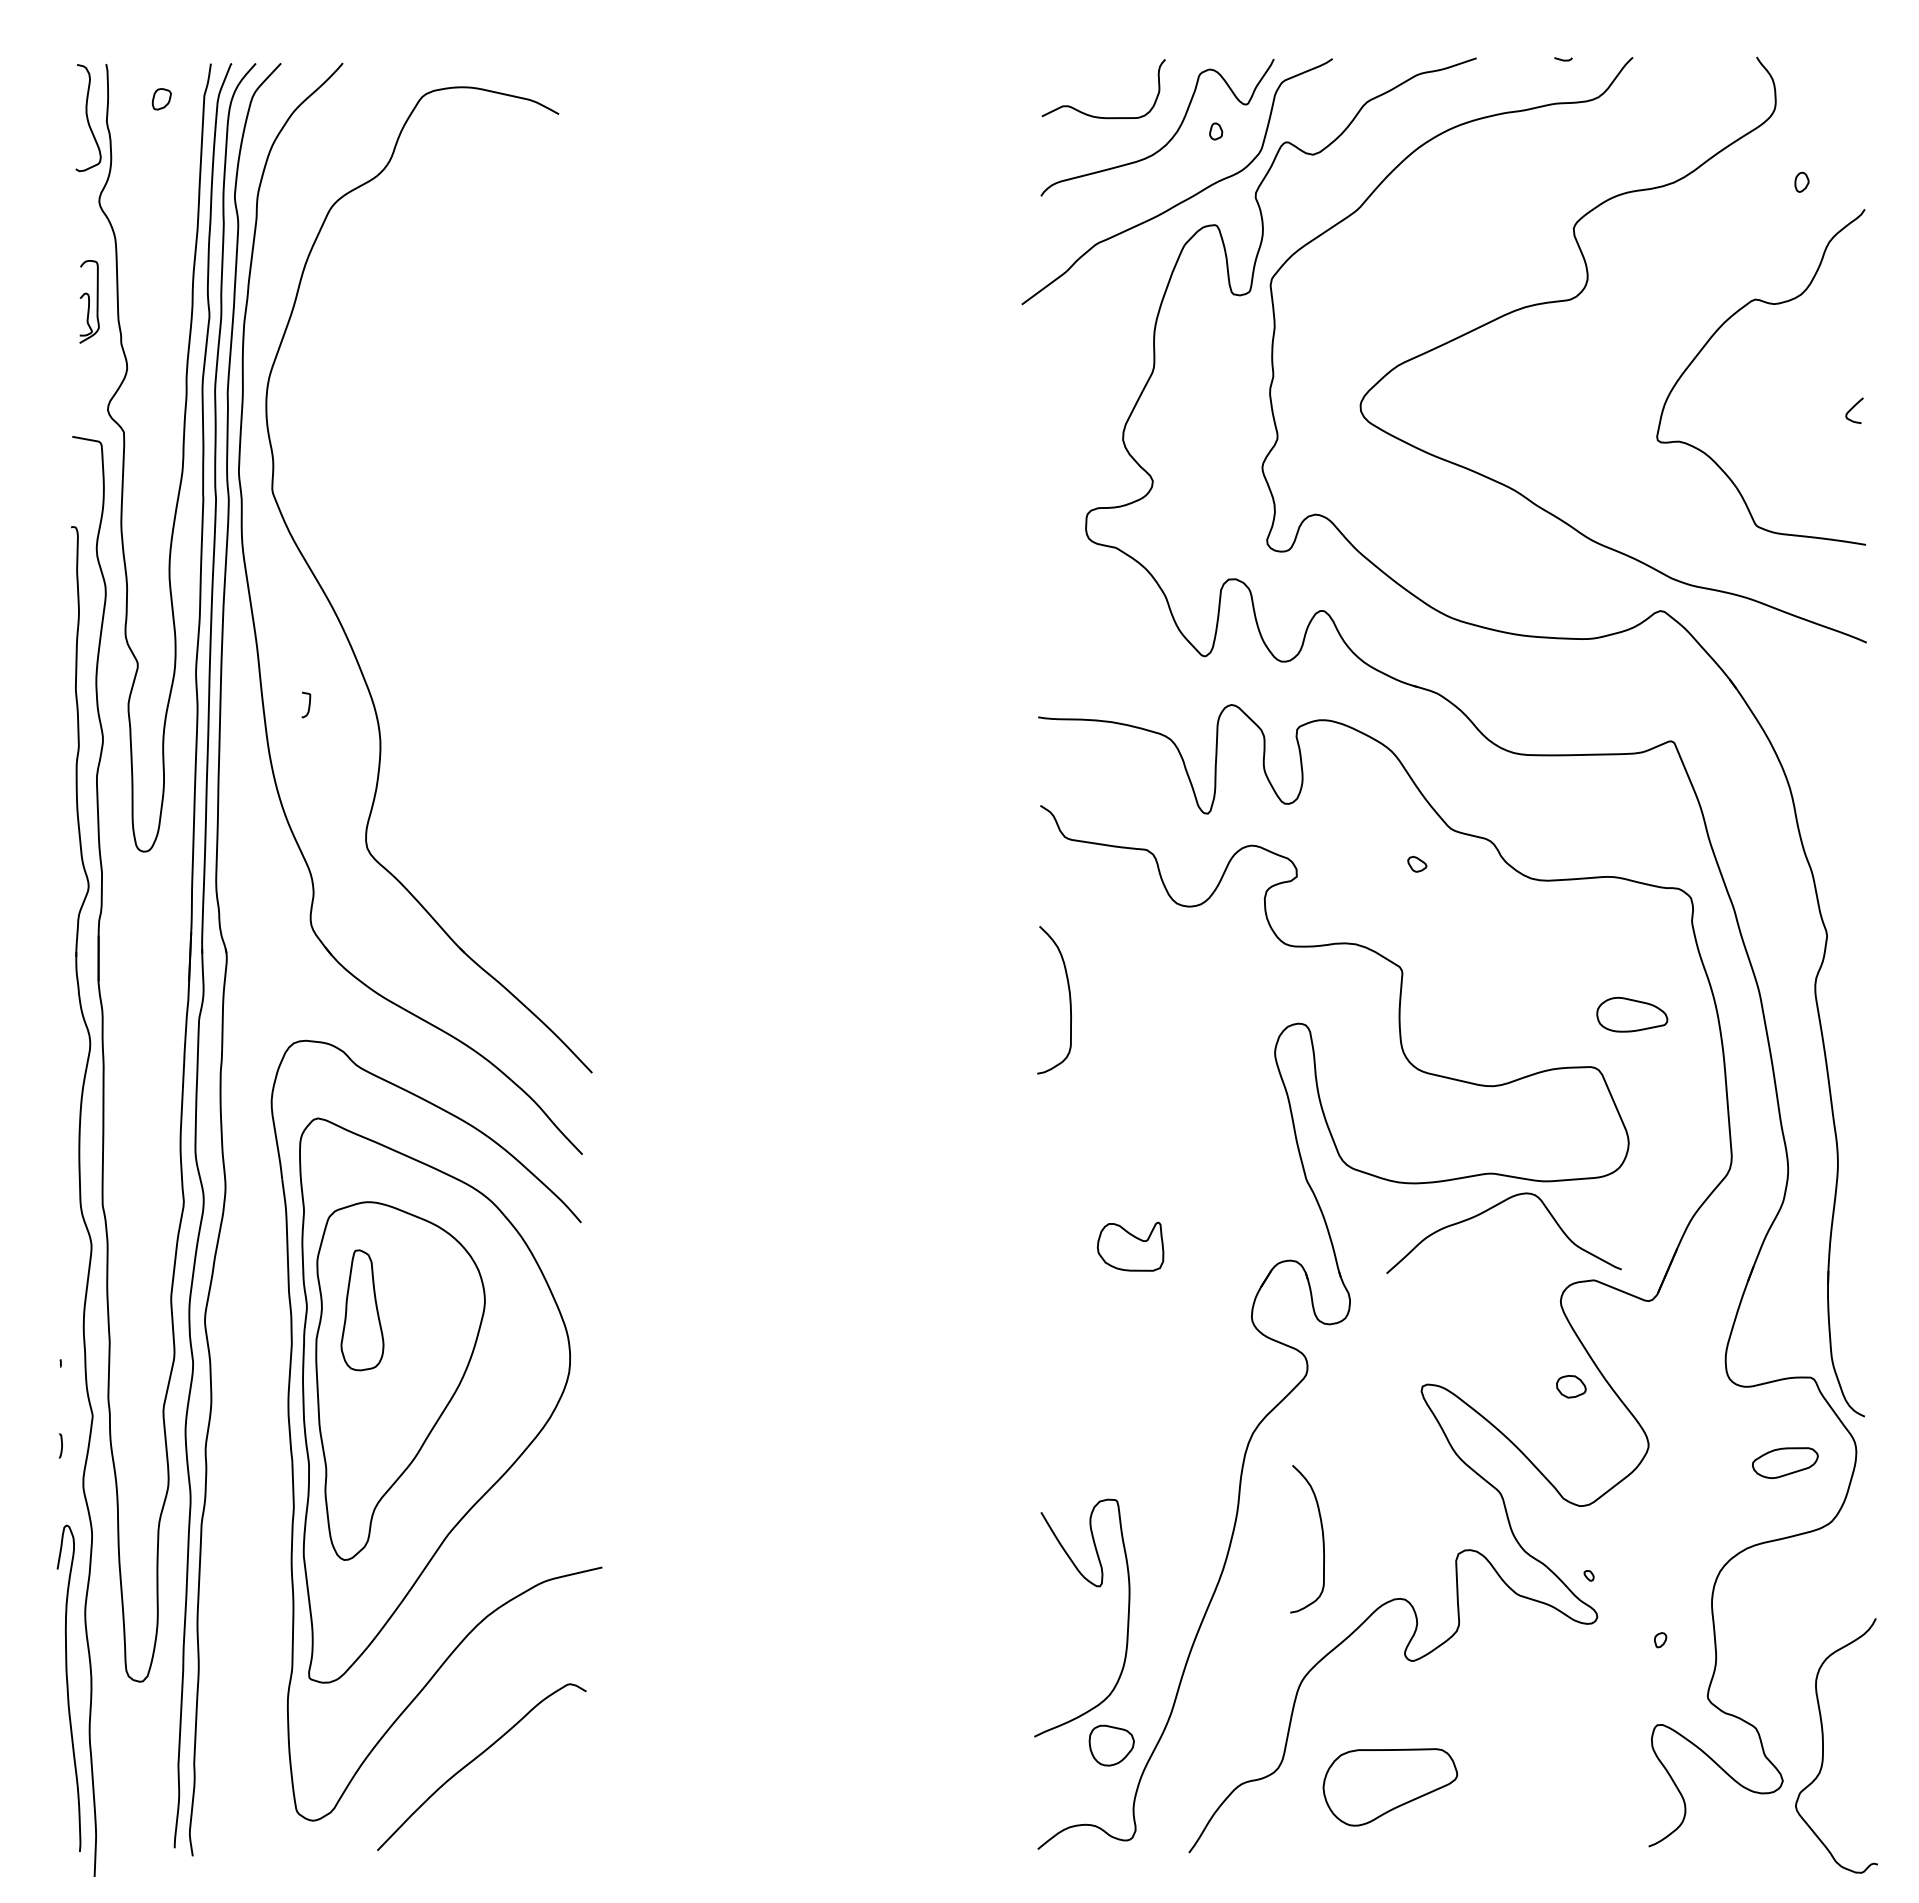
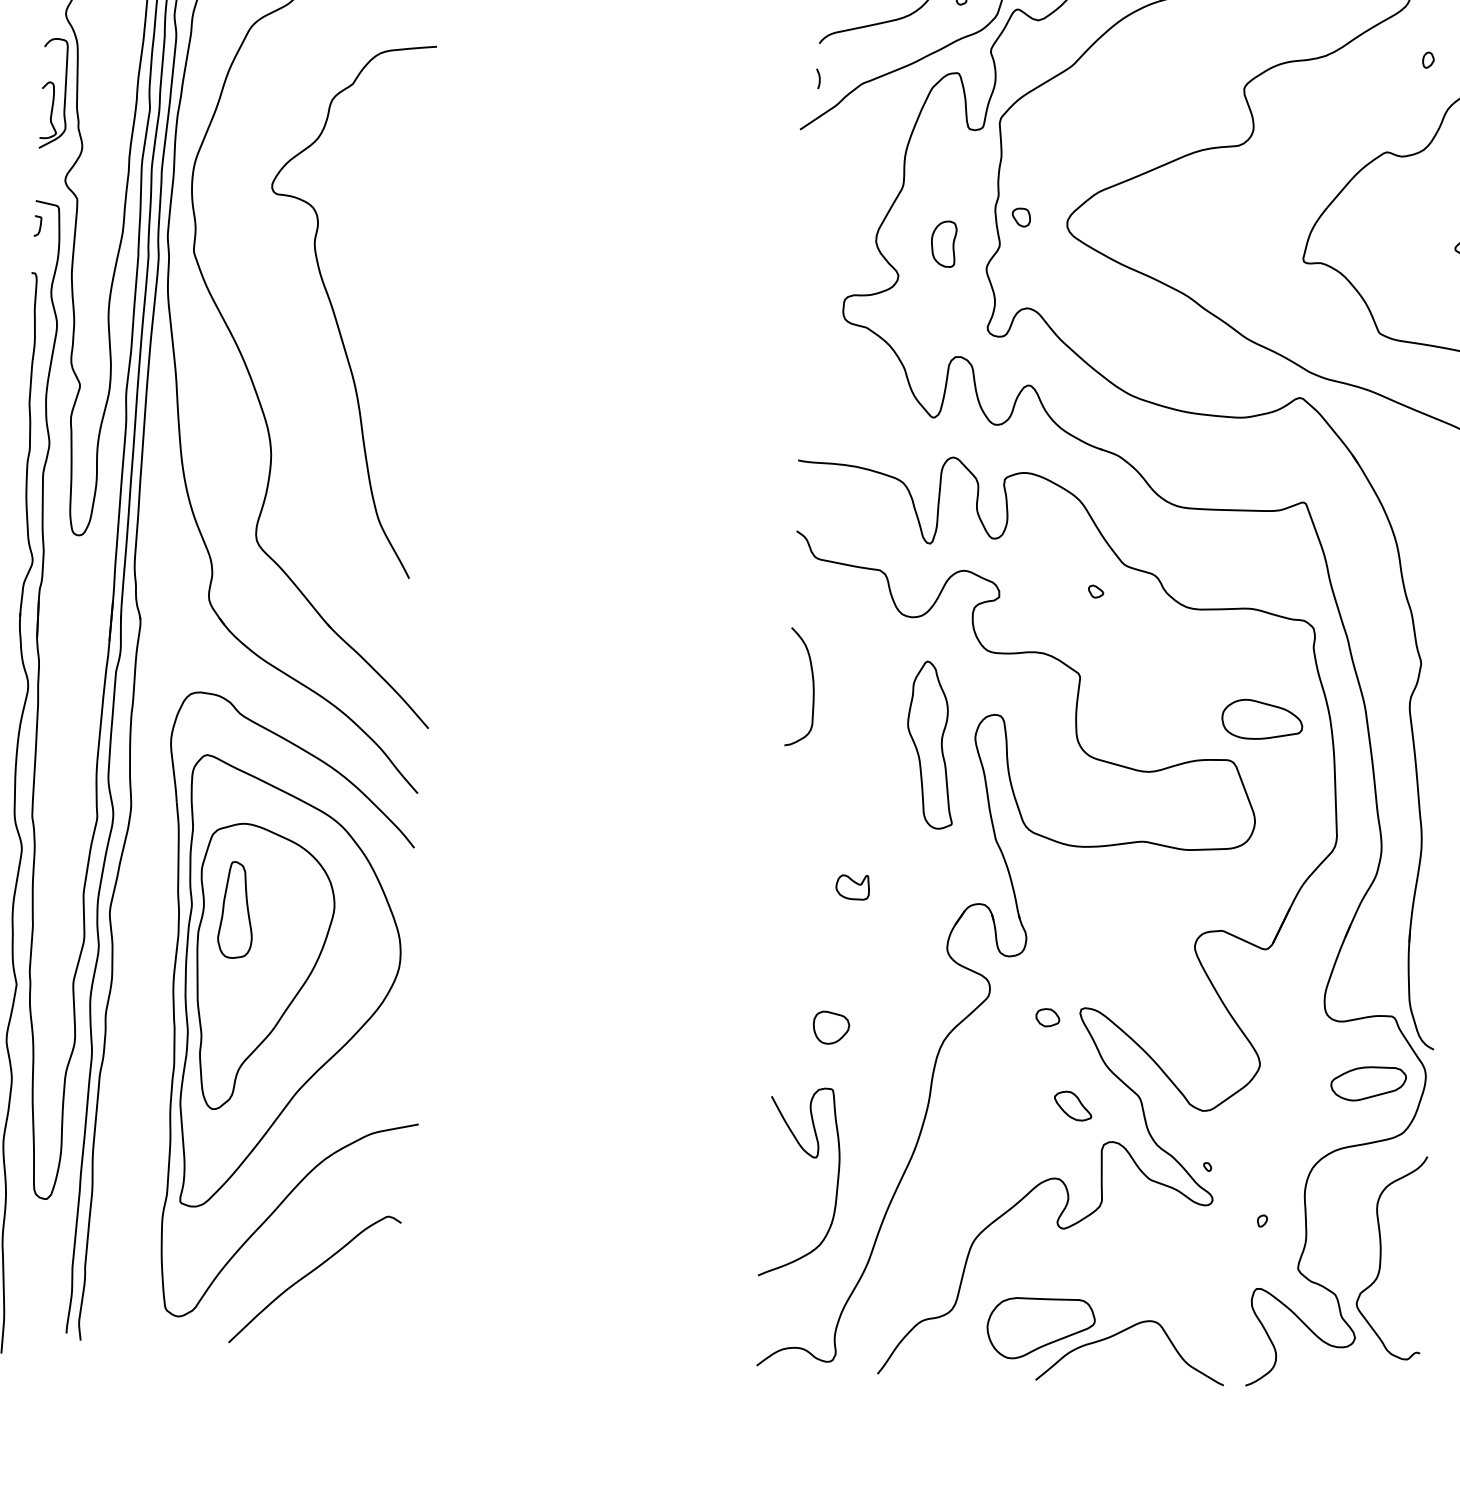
curve: (1042, 239) -> (818, 78), added
part: (89, 301) -> (54, 93), size x1.67
part: (1302, 401) -> (1021, 217), added
part: (1207, 438) -> (943, 243), added
curve: (451, 558) -> (334, 312), added
curve: (308, 704) -> (39, 225), moved
part: (1632, 1014) -> (1262, 719), size x1.43
part: (1220, 1064) -> (931, 744), added
curve: (1489, 1210) -> (1120, 1333), moved
part: (1130, 1246) -> (852, 886), size x0.62
part: (1571, 1386) -> (1047, 1017), moved
part: (1785, 1462) -> (1368, 1083), size x1.43
part: (1417, 1507) -> (1072, 1106), added
curve: (1322, 1539) -> (995, 1128), removed
part: (1111, 1745) -> (831, 1027), moved
curve: (1823, 1745) -> (1380, 1256), moved

